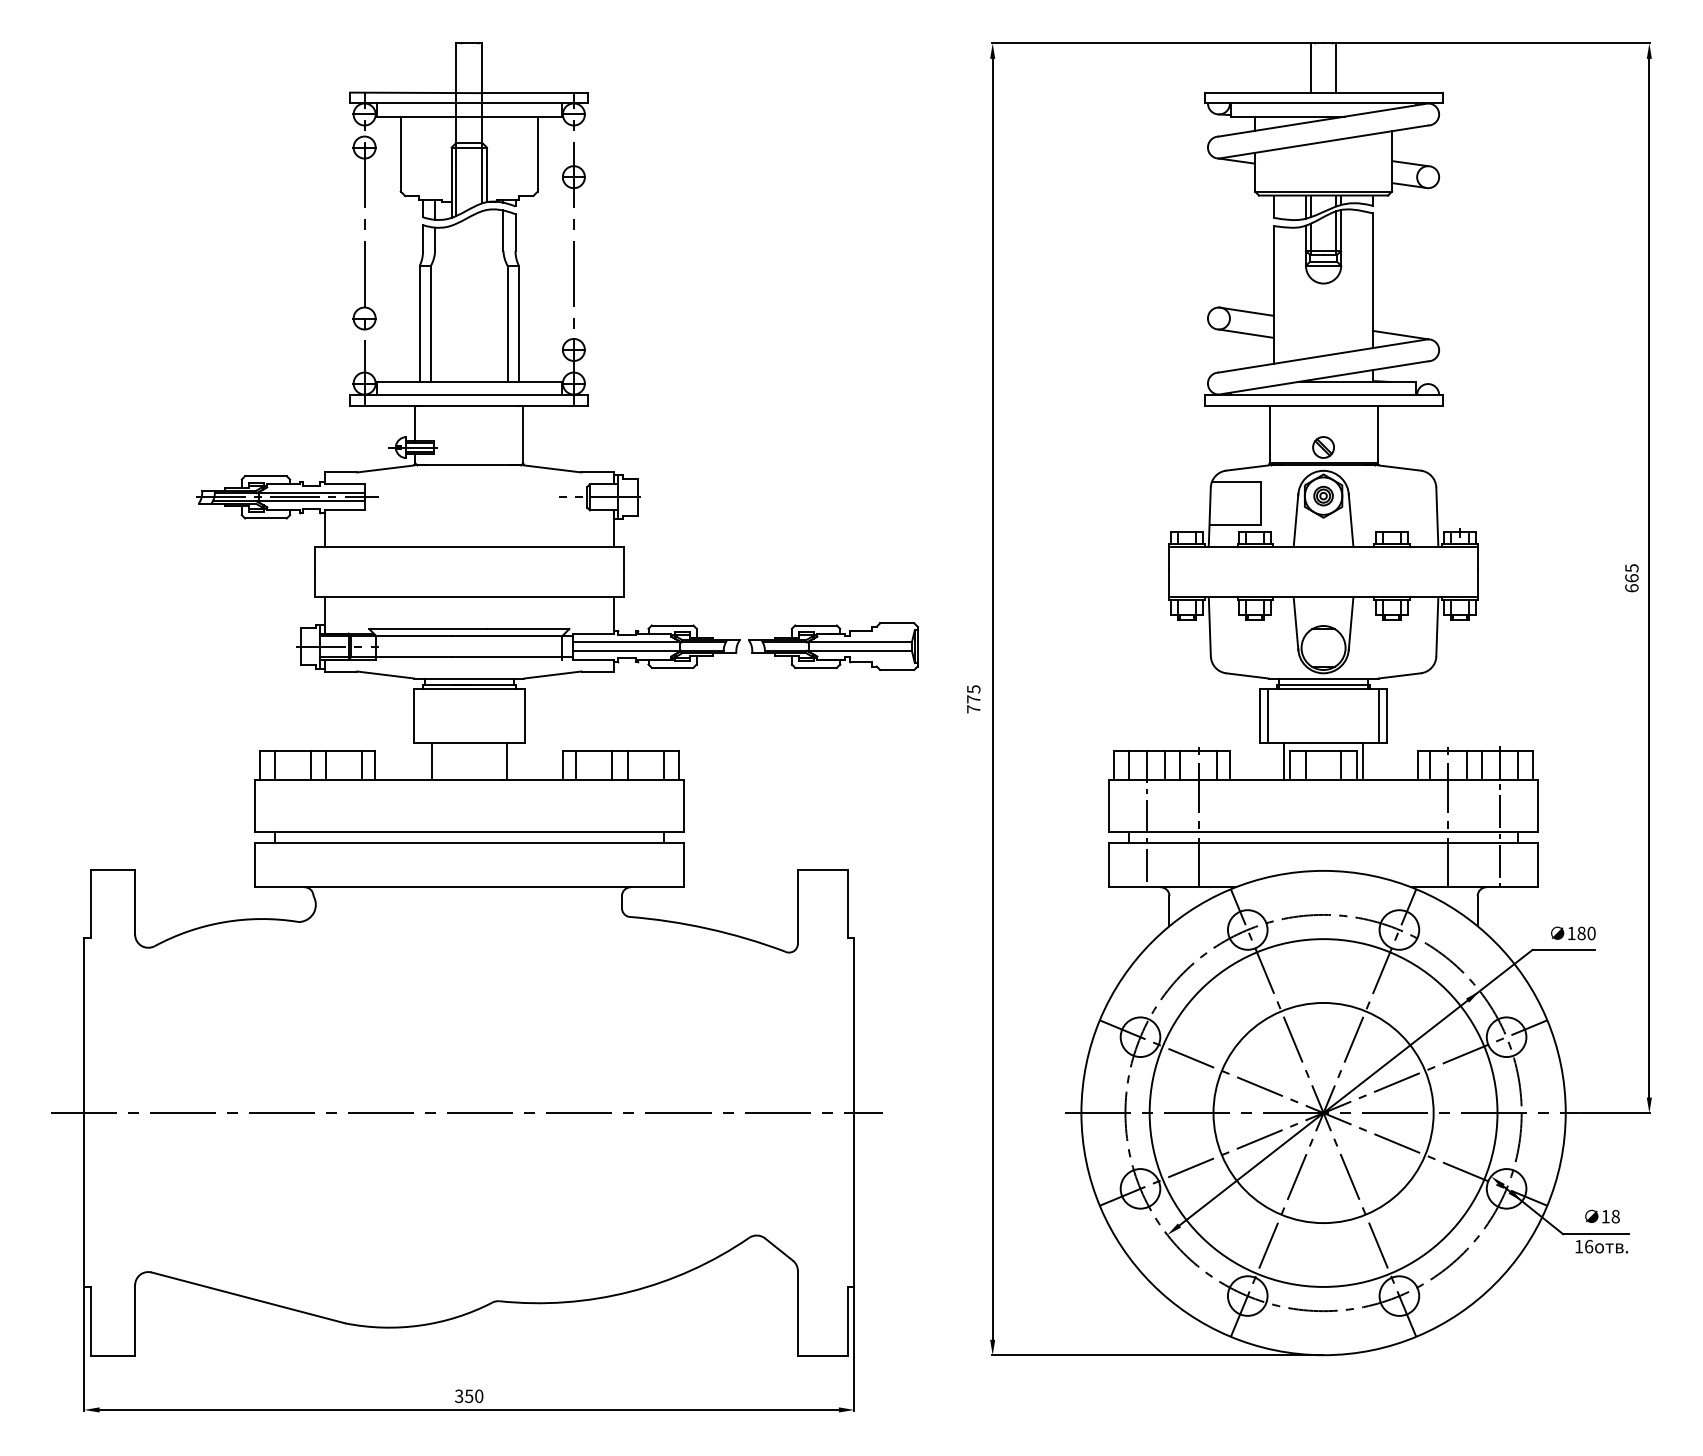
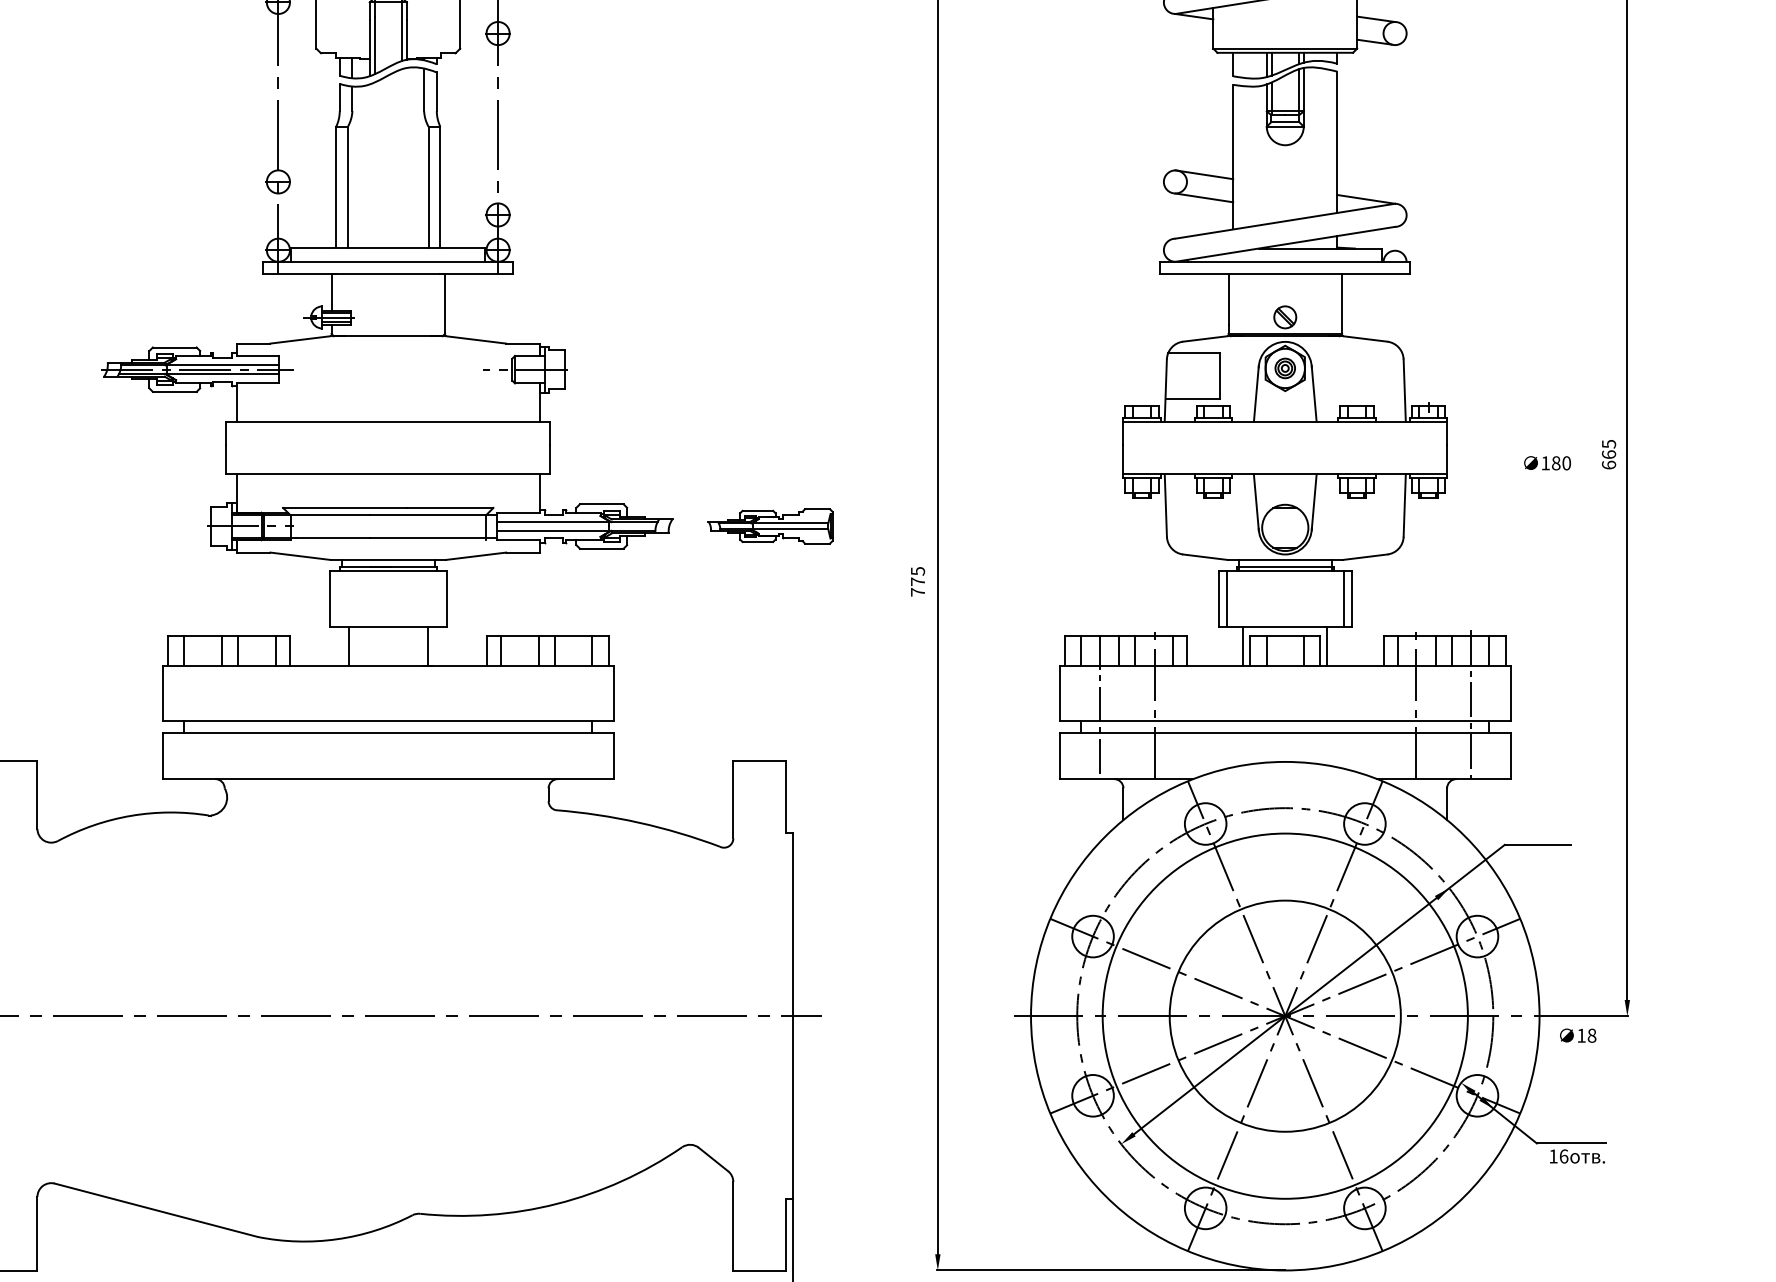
part: (833, 646) -> (770, 526), size x0.7
text: (1573, 933) -> (1547, 463), moved
text: (1602, 1216) -> (1578, 1035), moved

